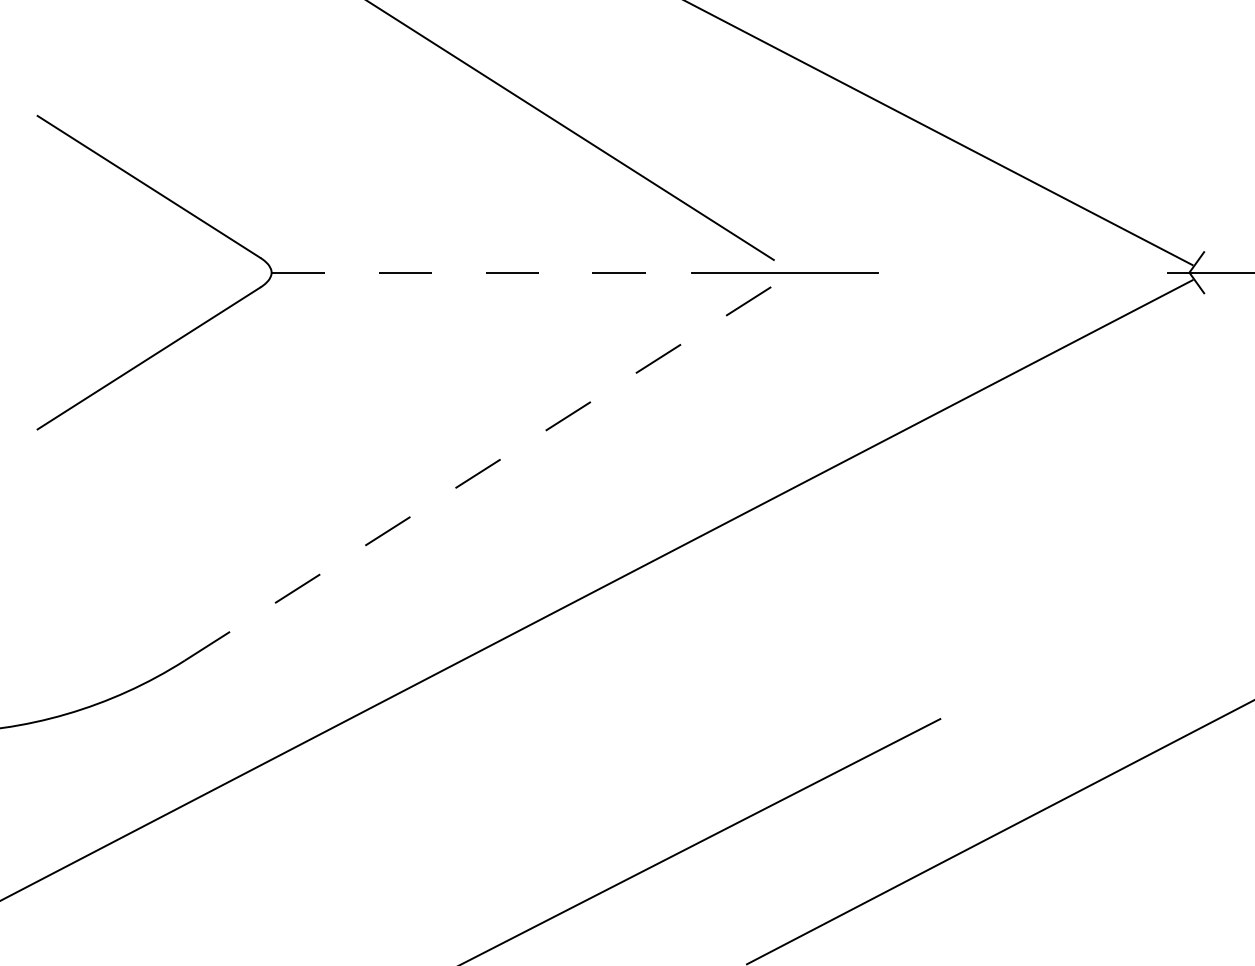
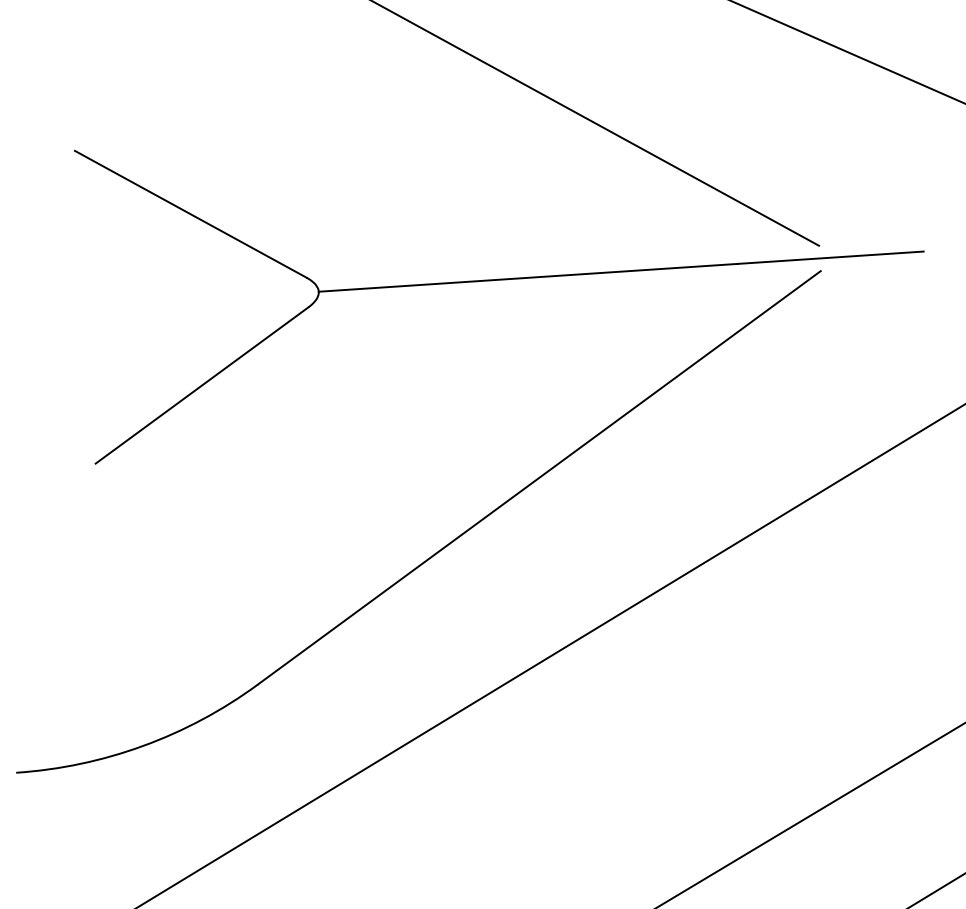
line: (481, 272) -> (528, 277), dashed -> solid
line: (479, 472) -> (539, 477), dashed -> solid

